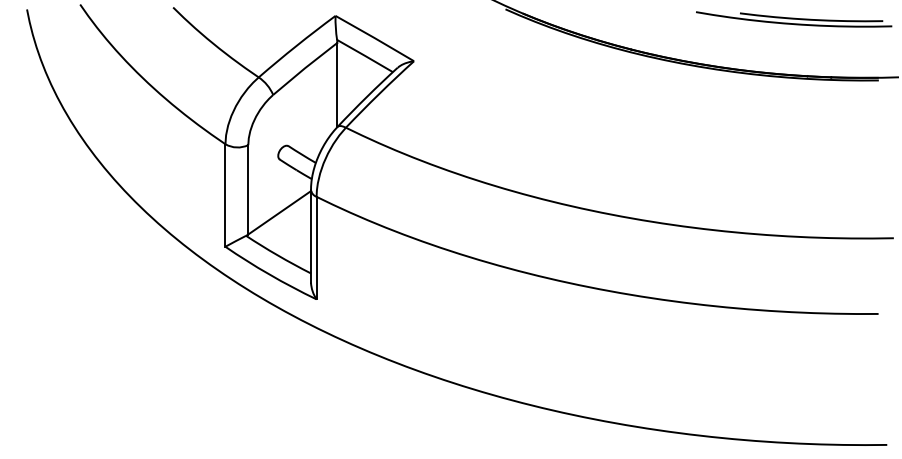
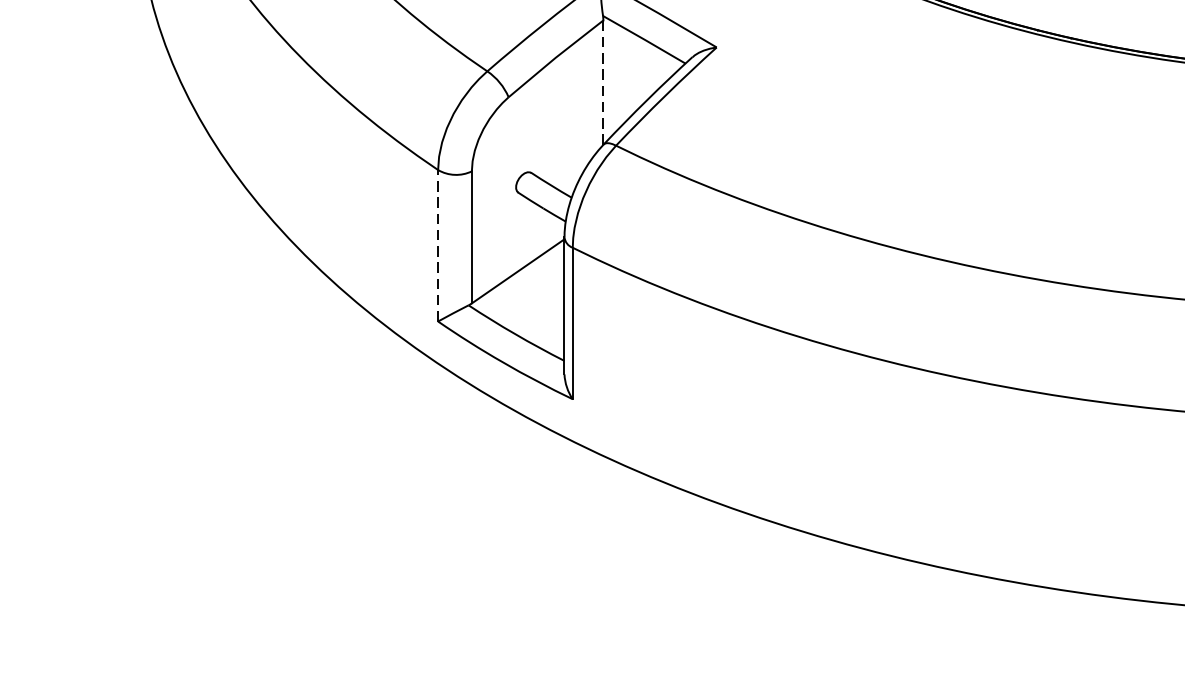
line: (337, 84) -> (603, 81), solid -> dashed
line: (225, 195) -> (438, 245), solid -> dashed

